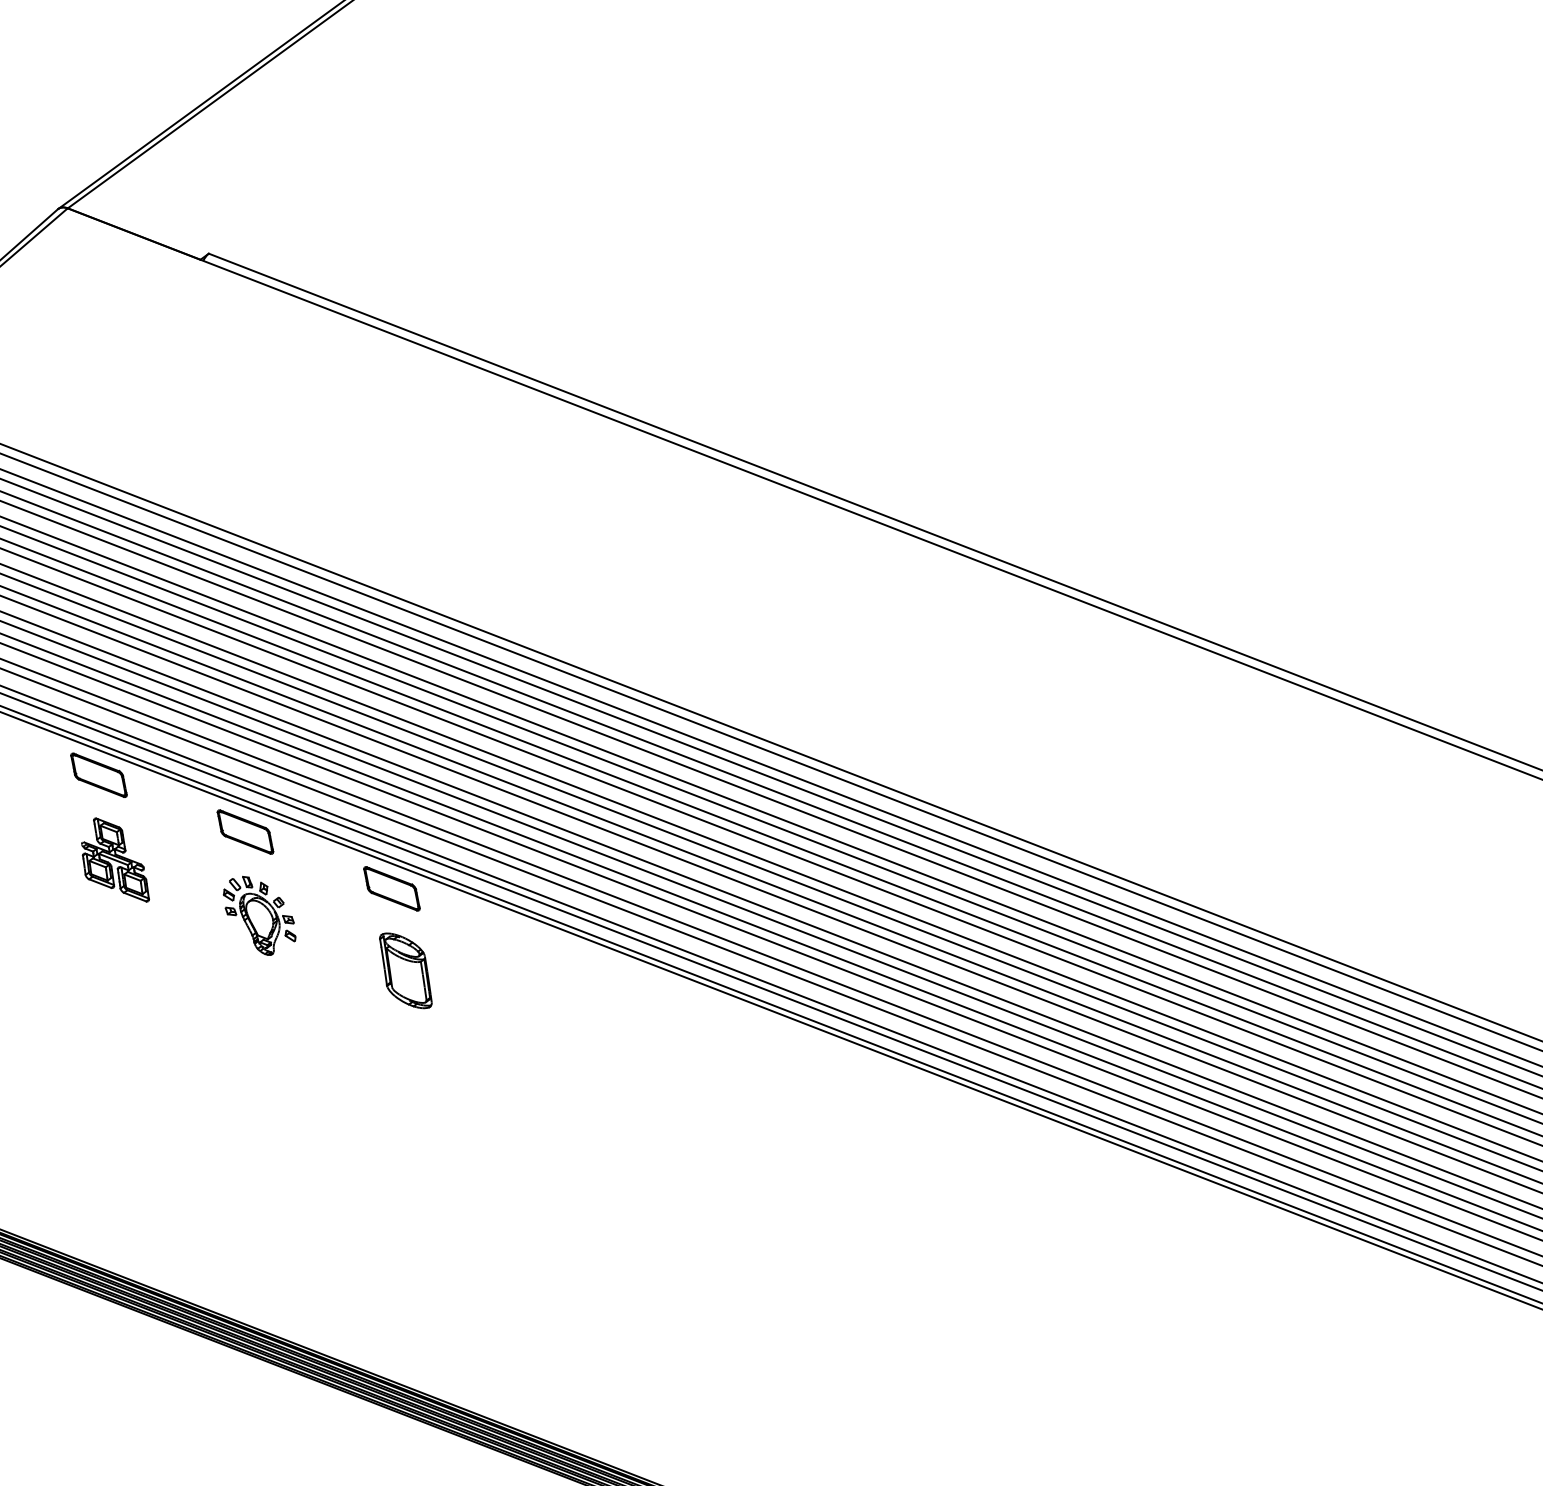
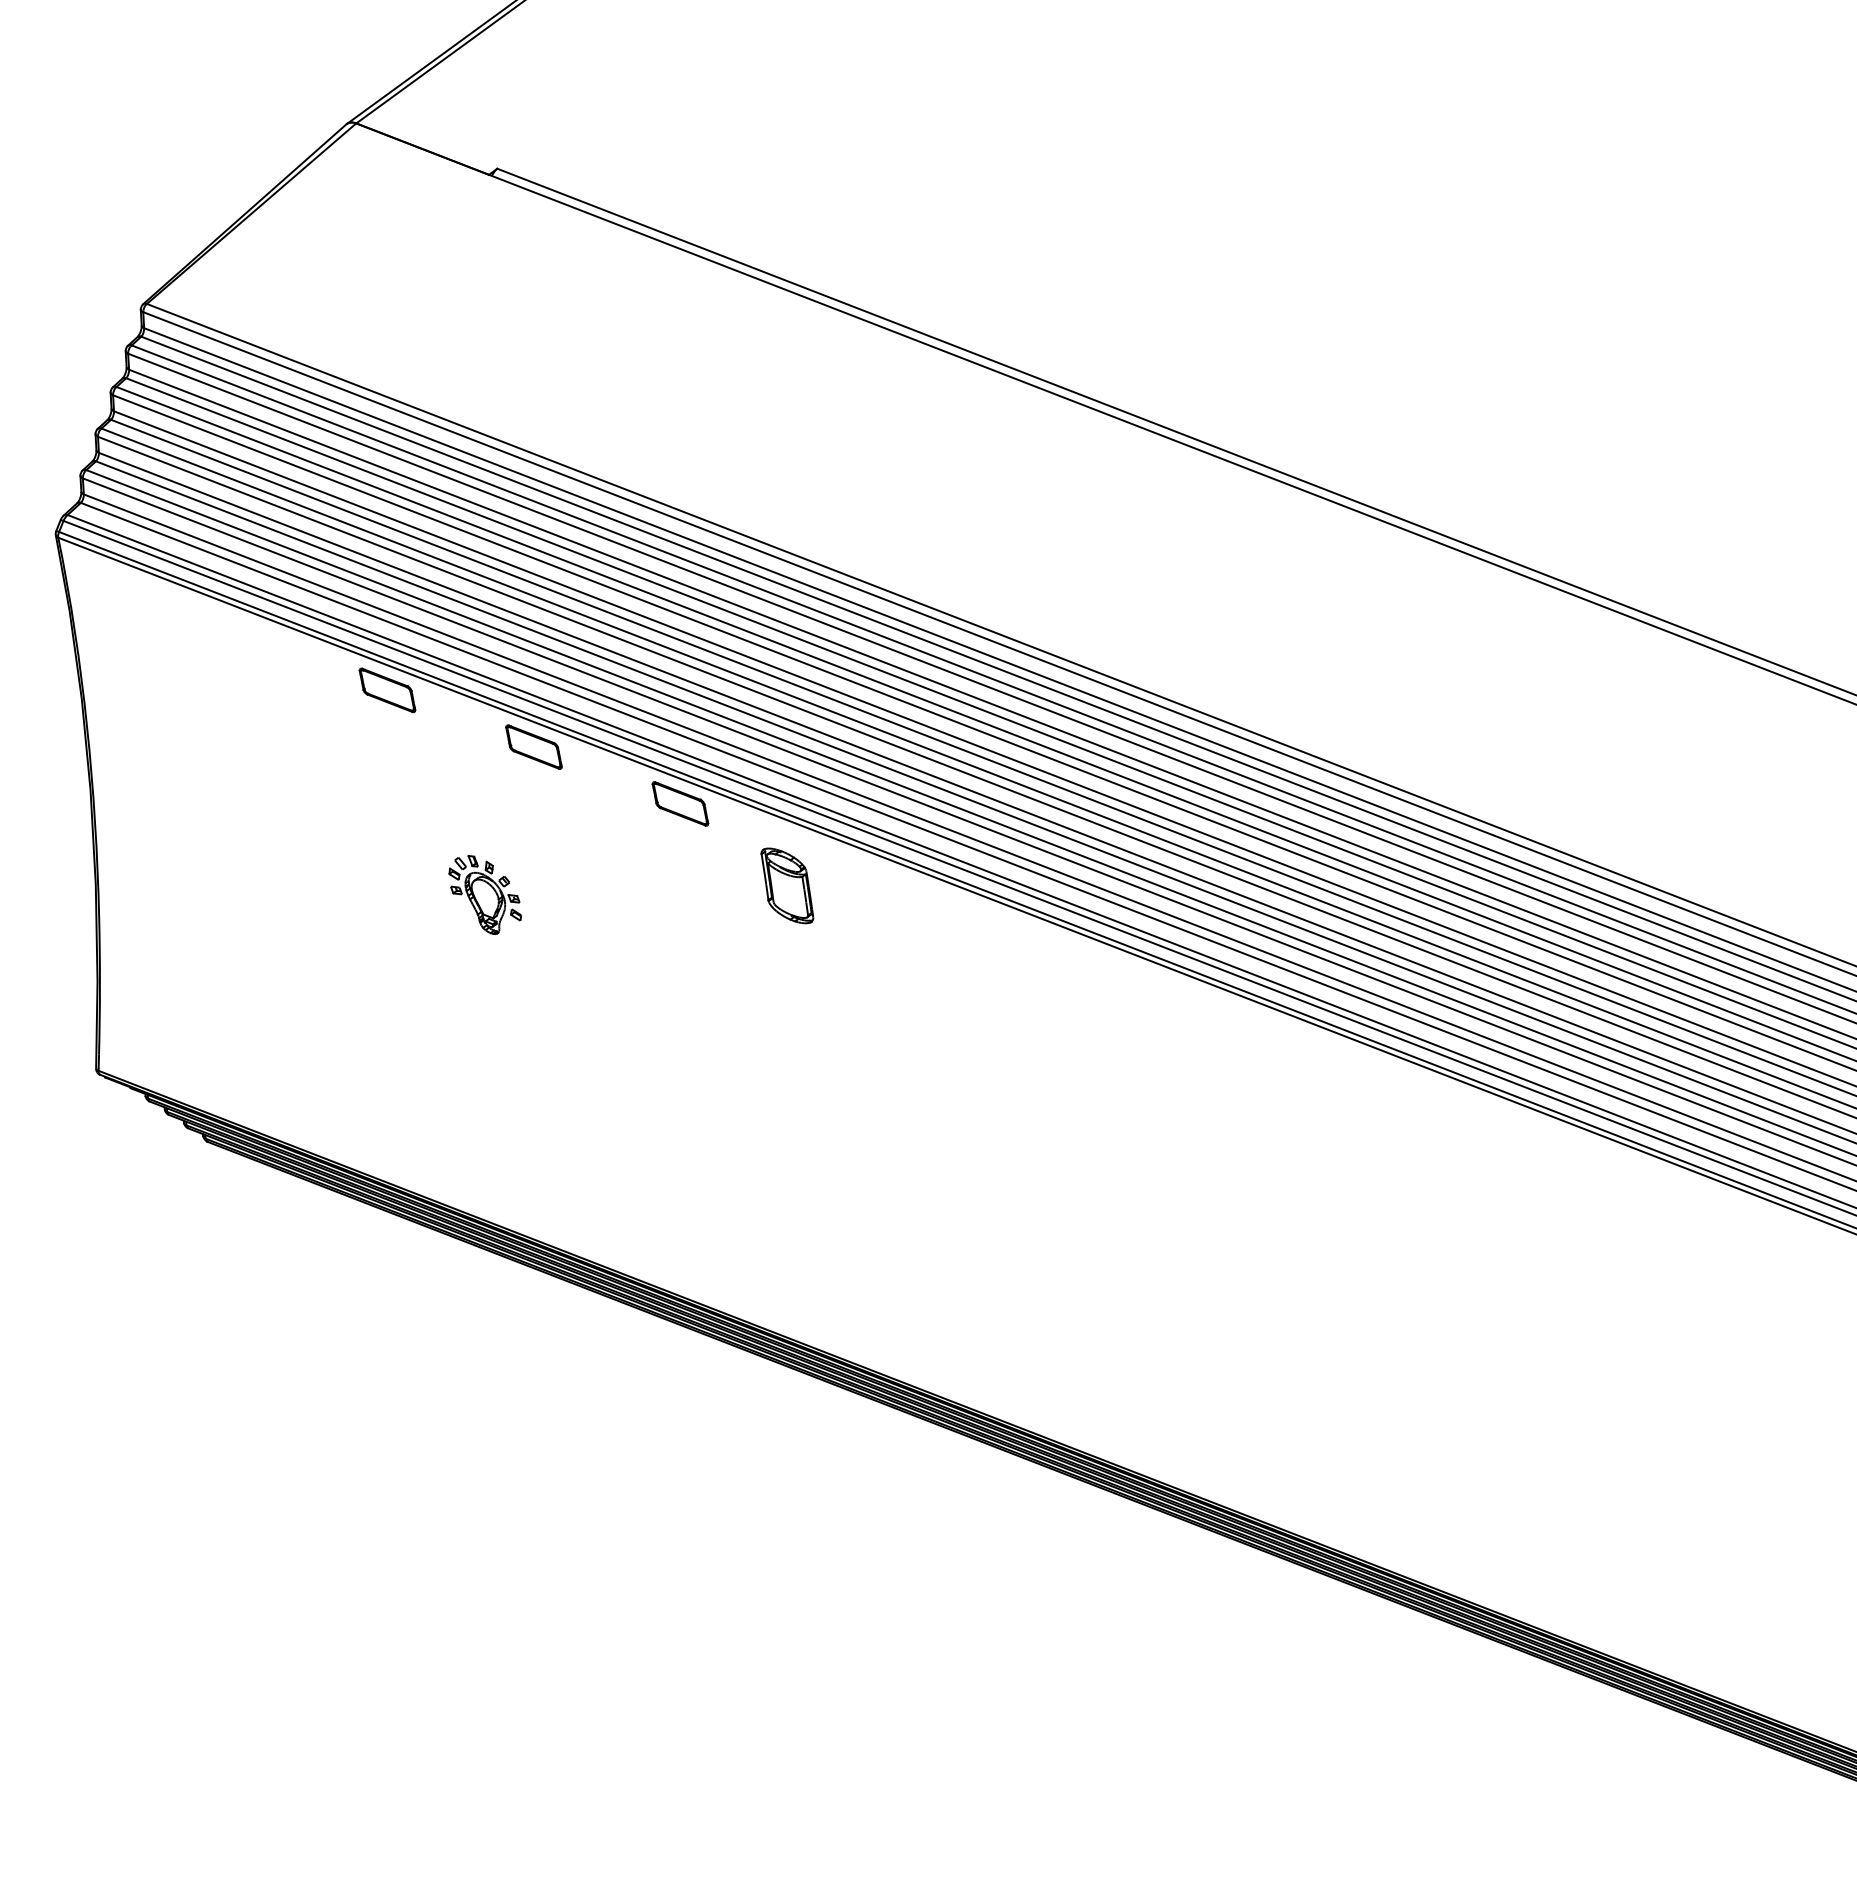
part: (115, 859) -> (403, 774), removed
part: (259, 915) -> (484, 894), moved
part: (406, 970) -> (787, 885), moved

